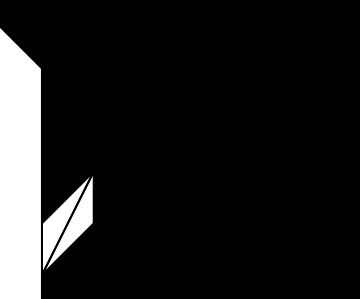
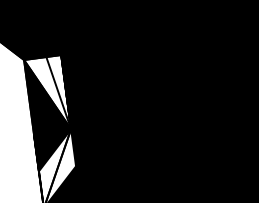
fill: (67, 119) -> (47, 94), removed

